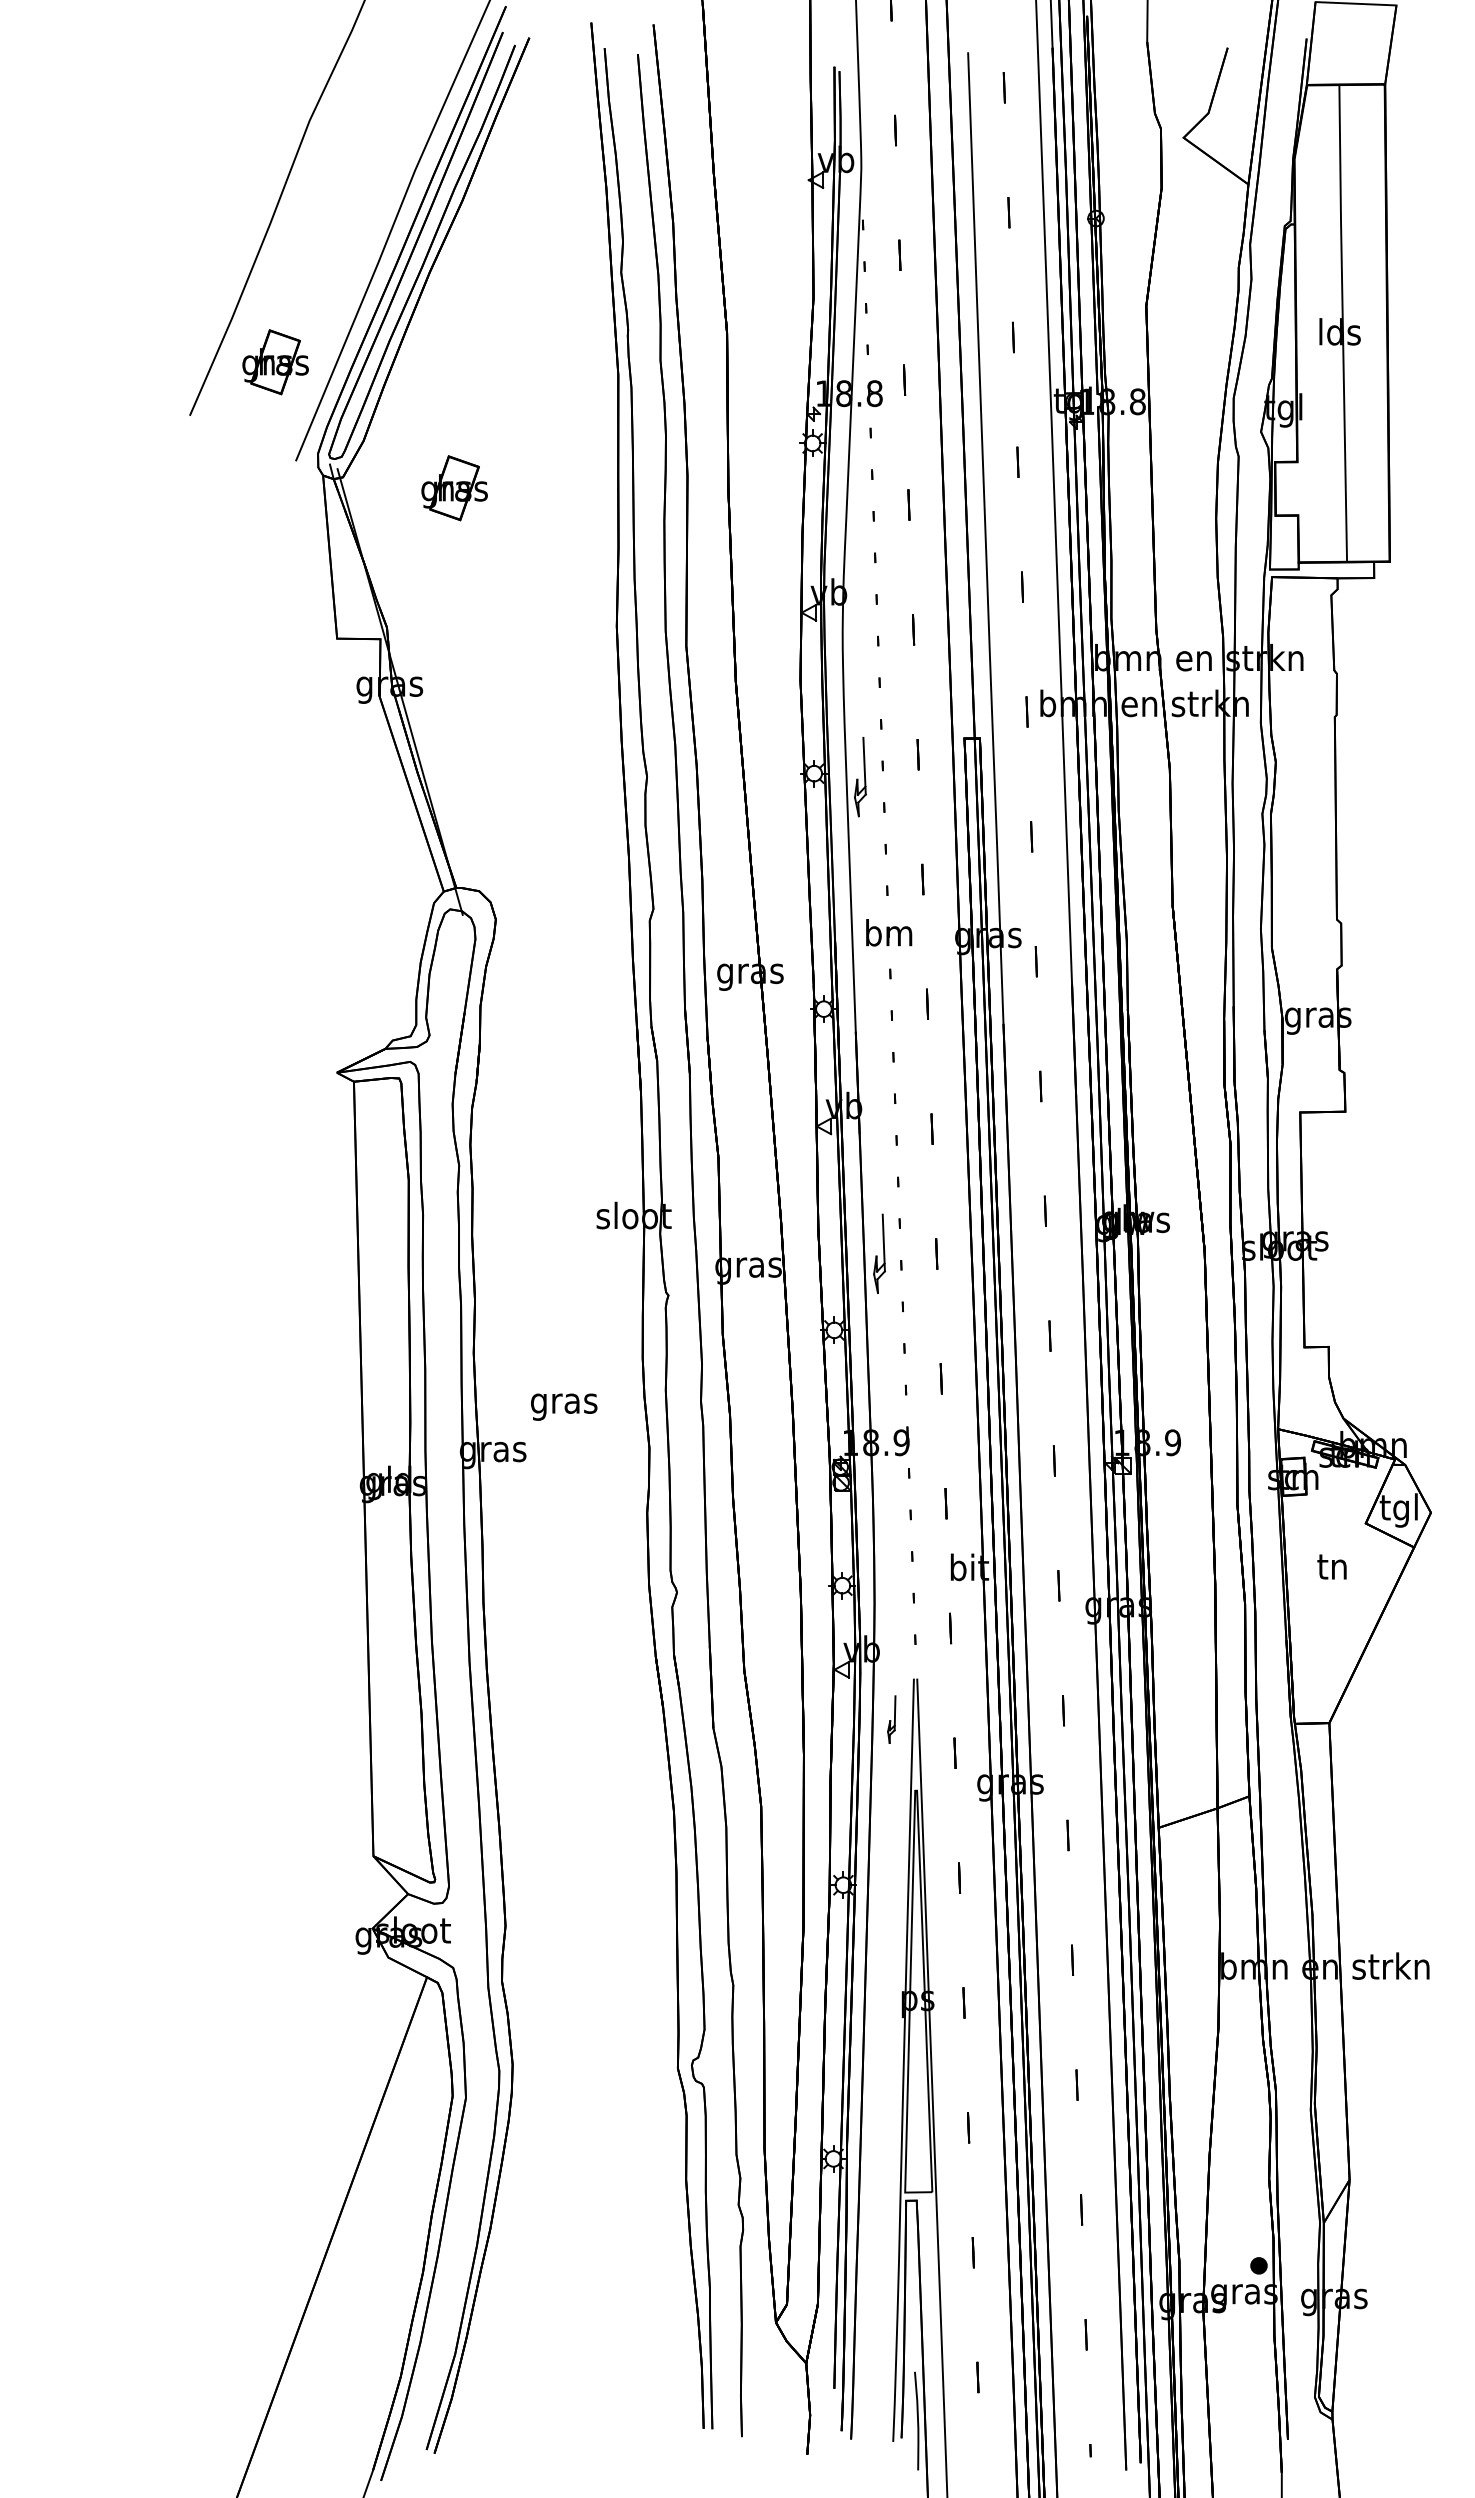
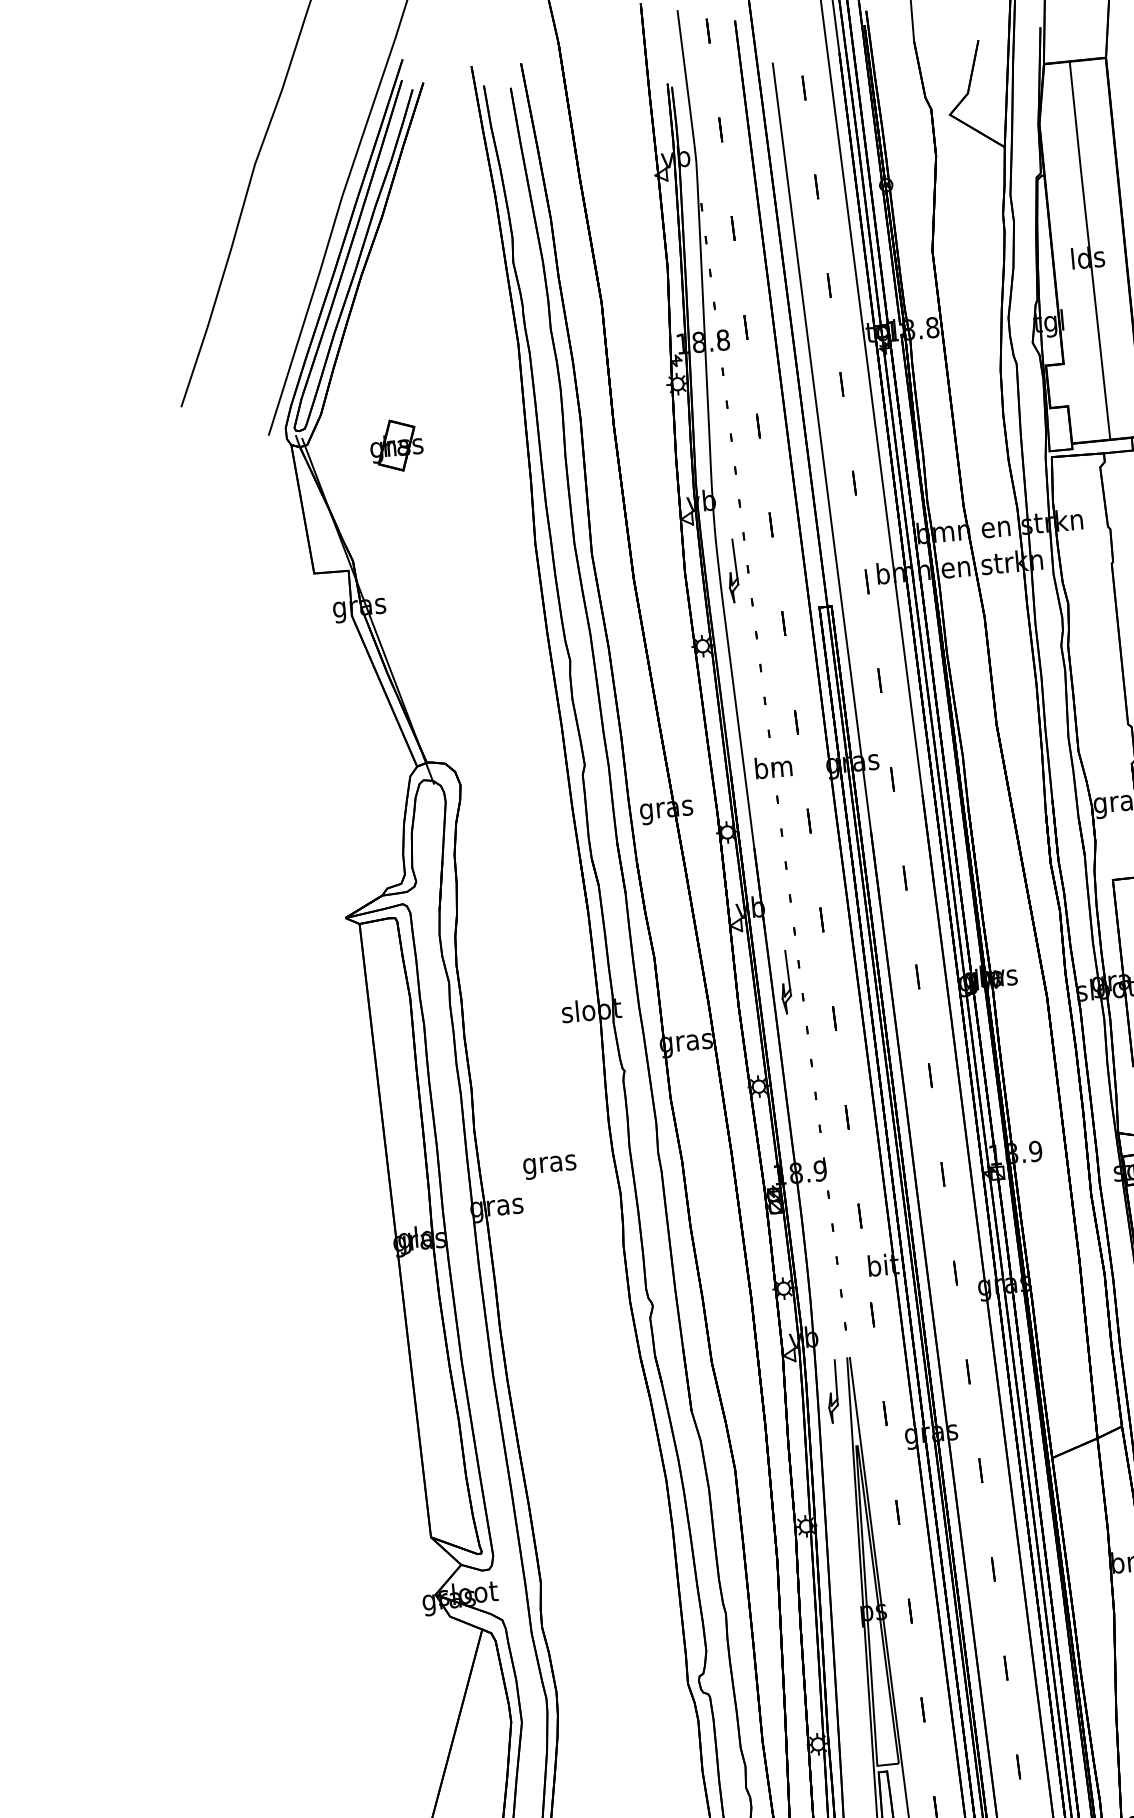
part: (275, 362) -> (245, 358), removed
part: (860, 777) -> (732, 571), moved
part: (879, 1253) -> (785, 981), moved
part: (891, 1719) -> (832, 1391), size x1.67

